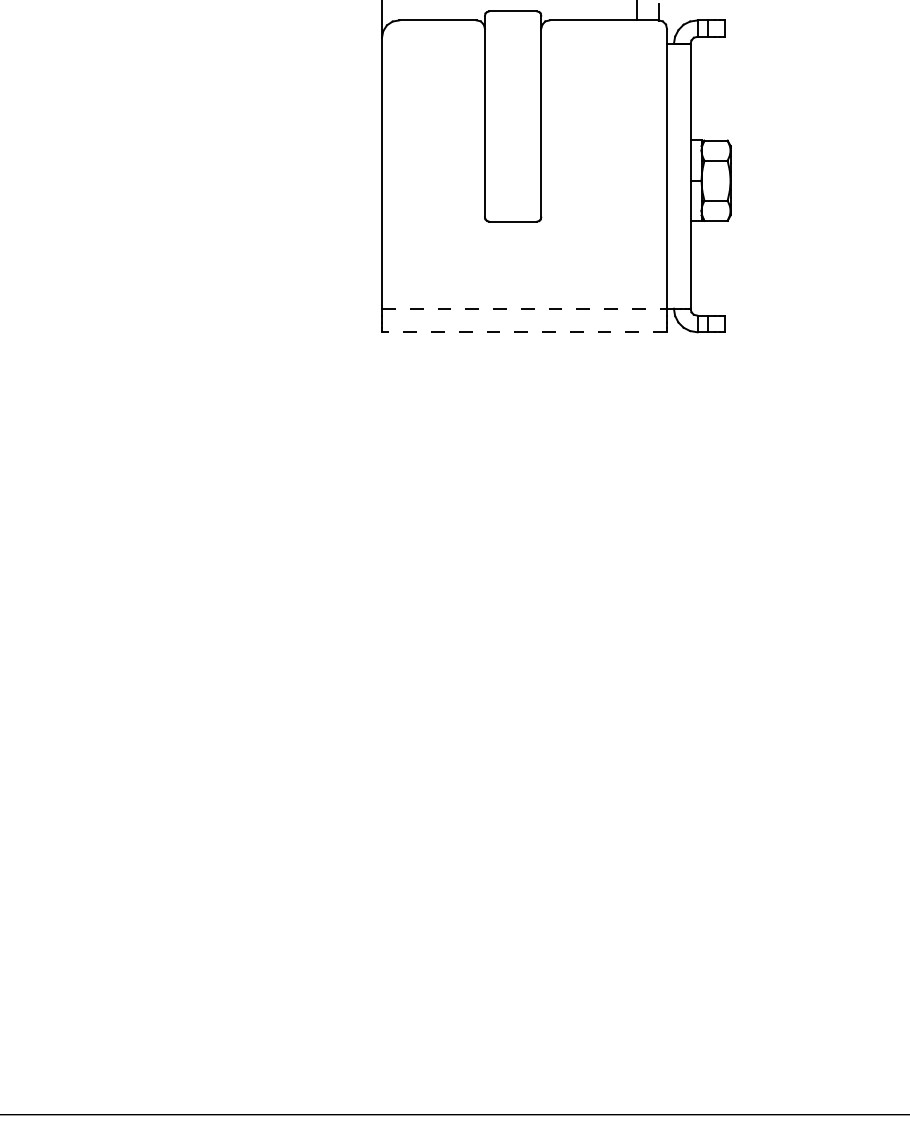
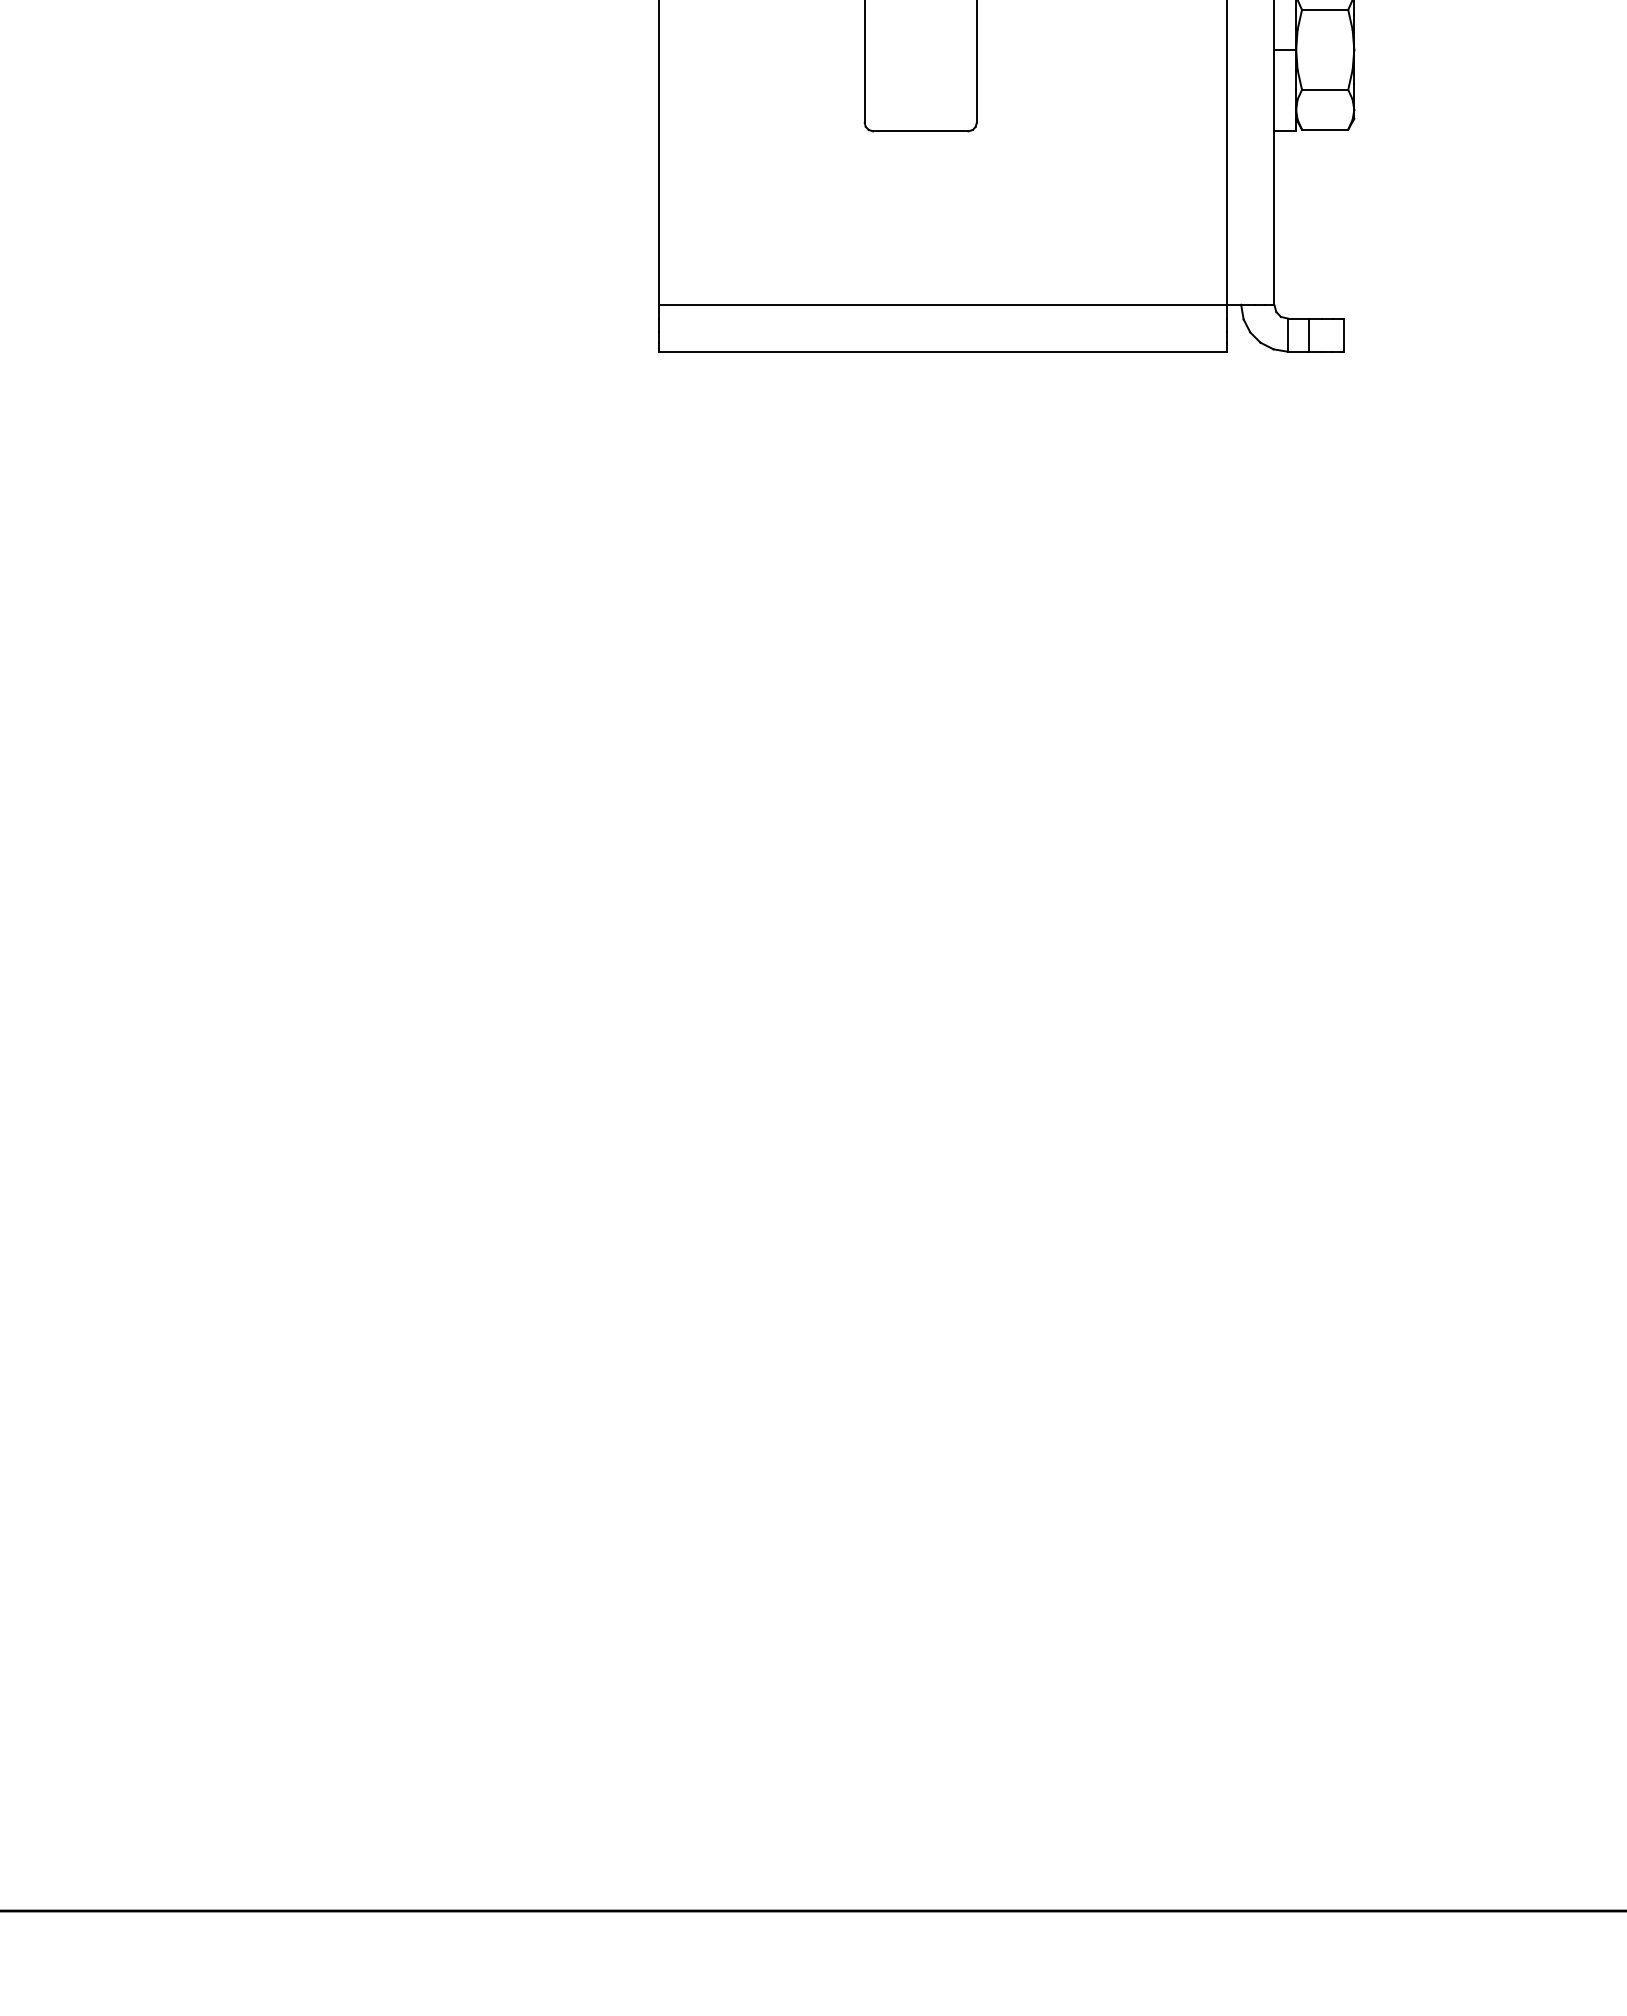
line: (525, 308) -> (945, 304), dashed -> solid
line: (524, 332) -> (943, 352), dashed -> solid

